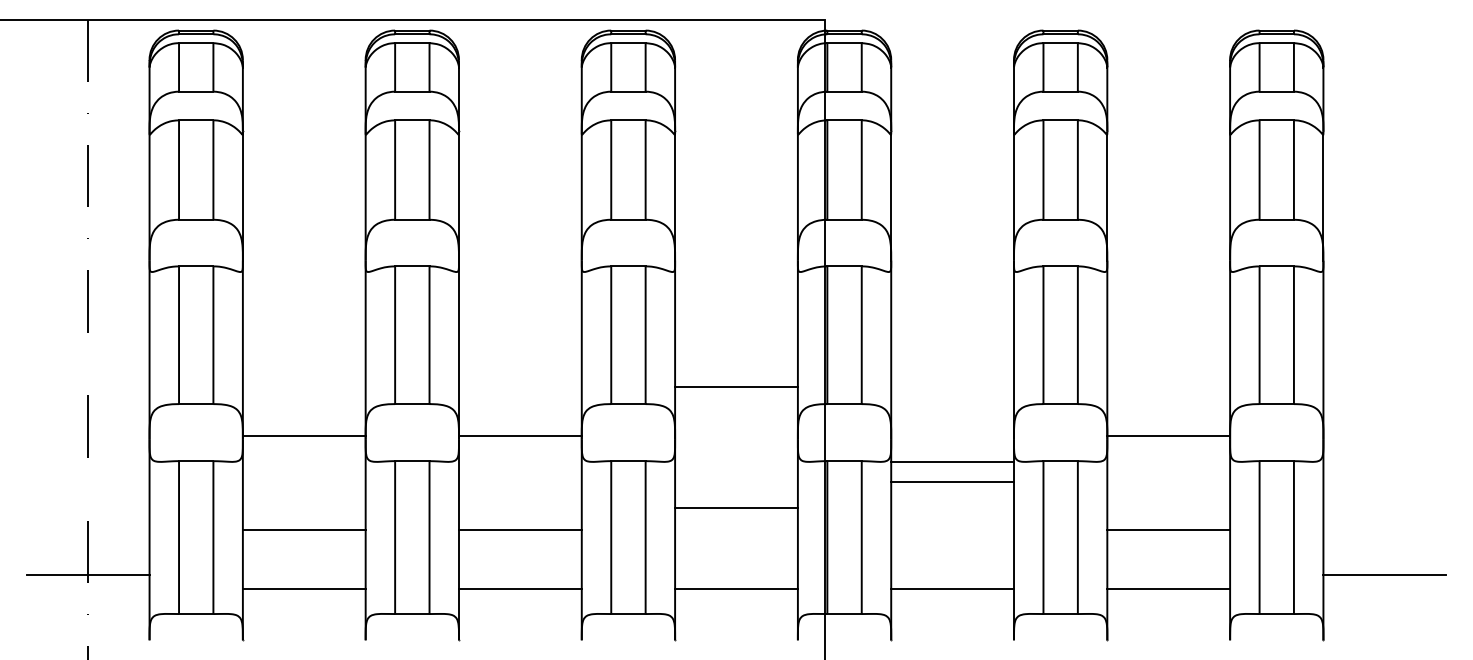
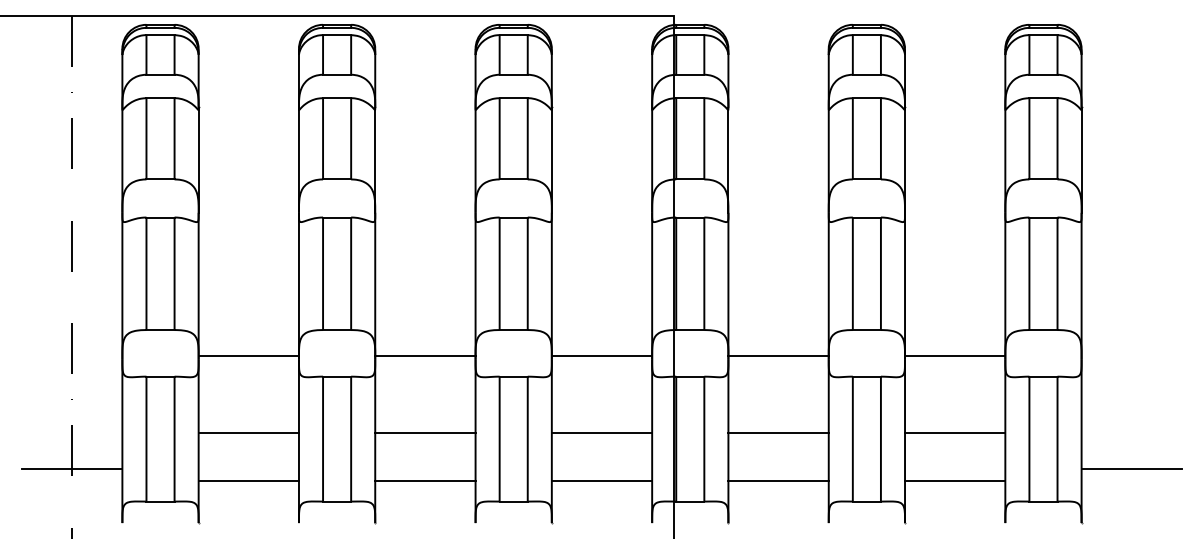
line: (735, 387) -> (601, 356), moved
line: (952, 462) -> (778, 356), moved
line: (952, 481) -> (778, 432), moved
line: (735, 507) -> (601, 432), moved

